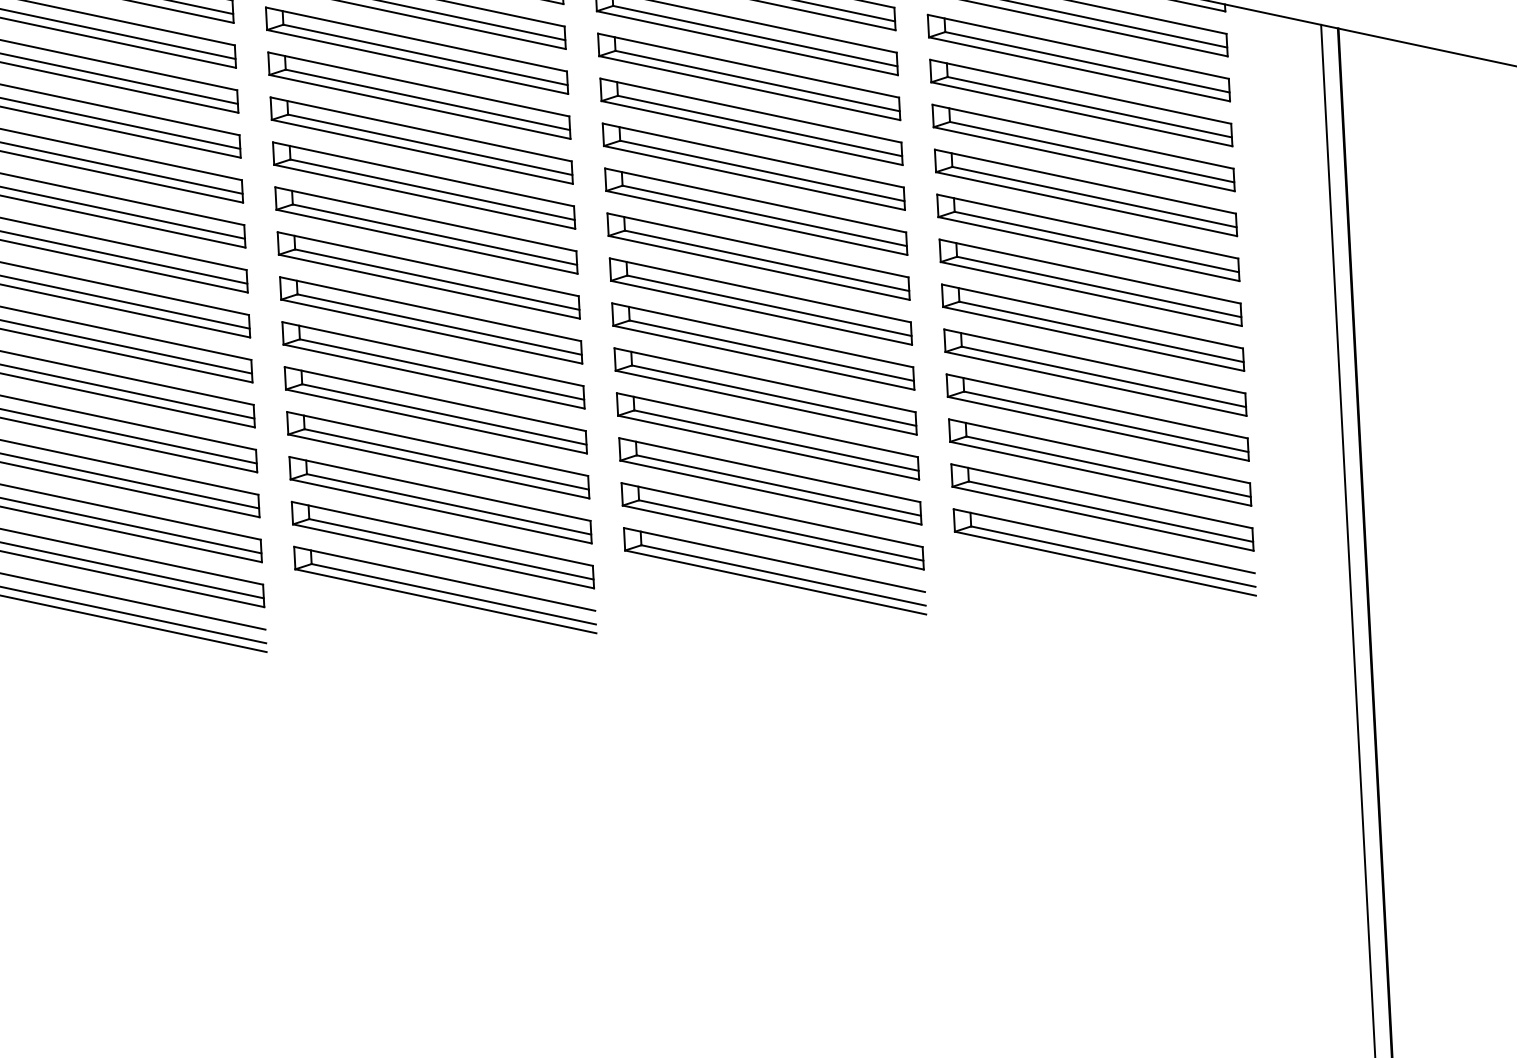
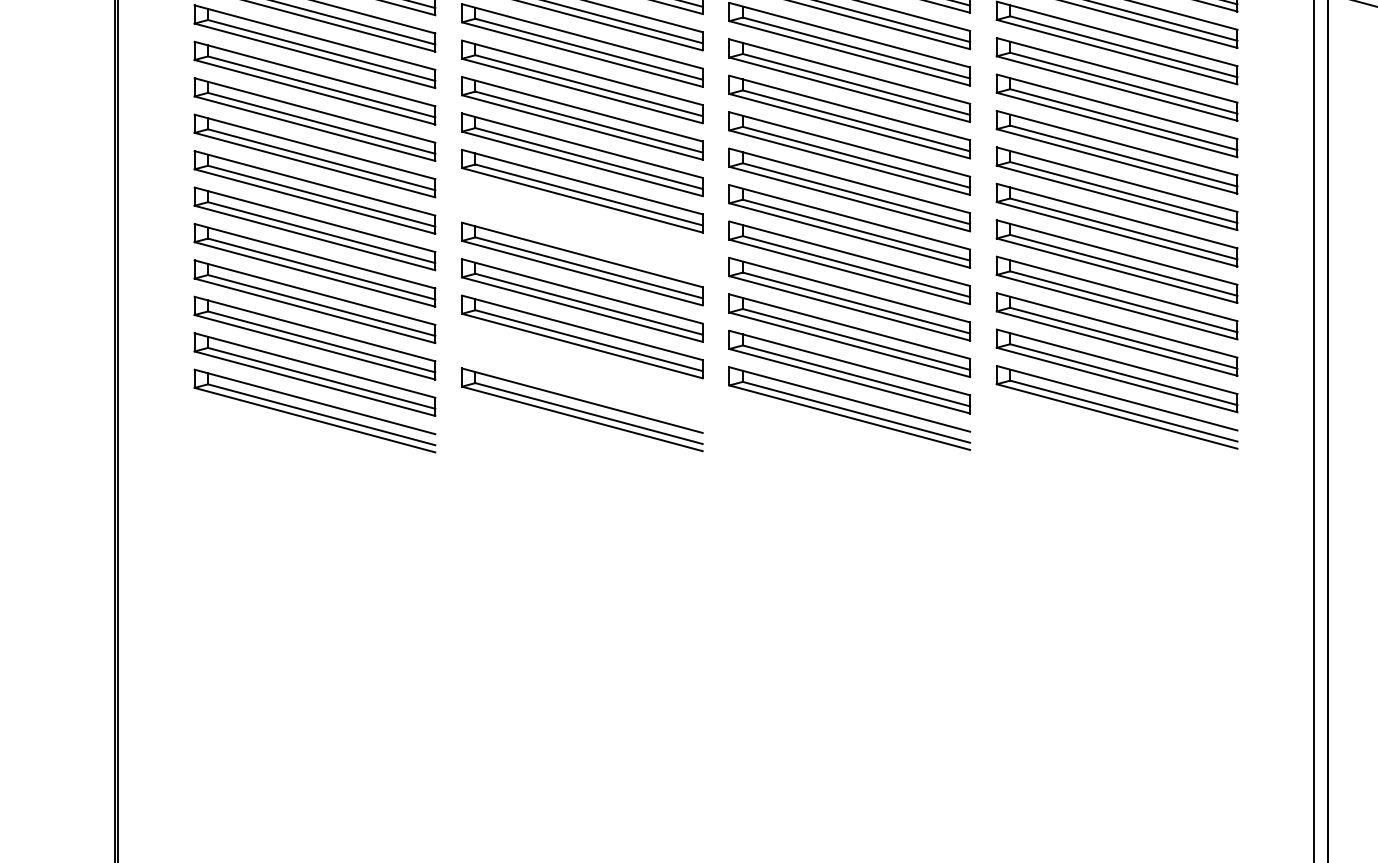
part: (433, 365) -> (582, 227), removed
part: (443, 545) -> (582, 373), removed

